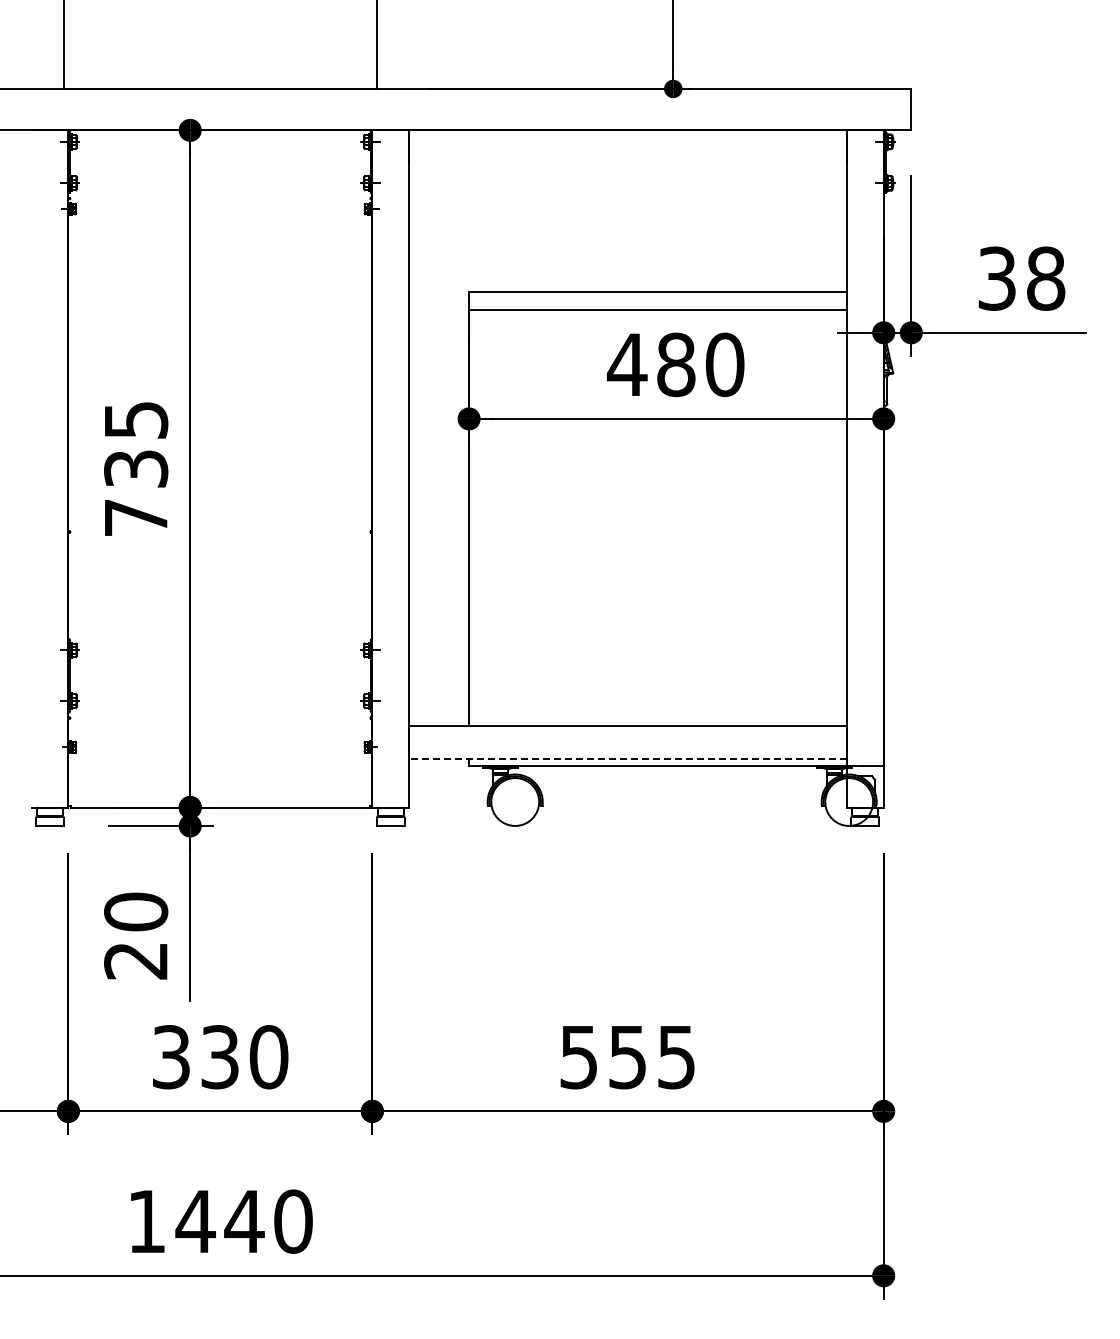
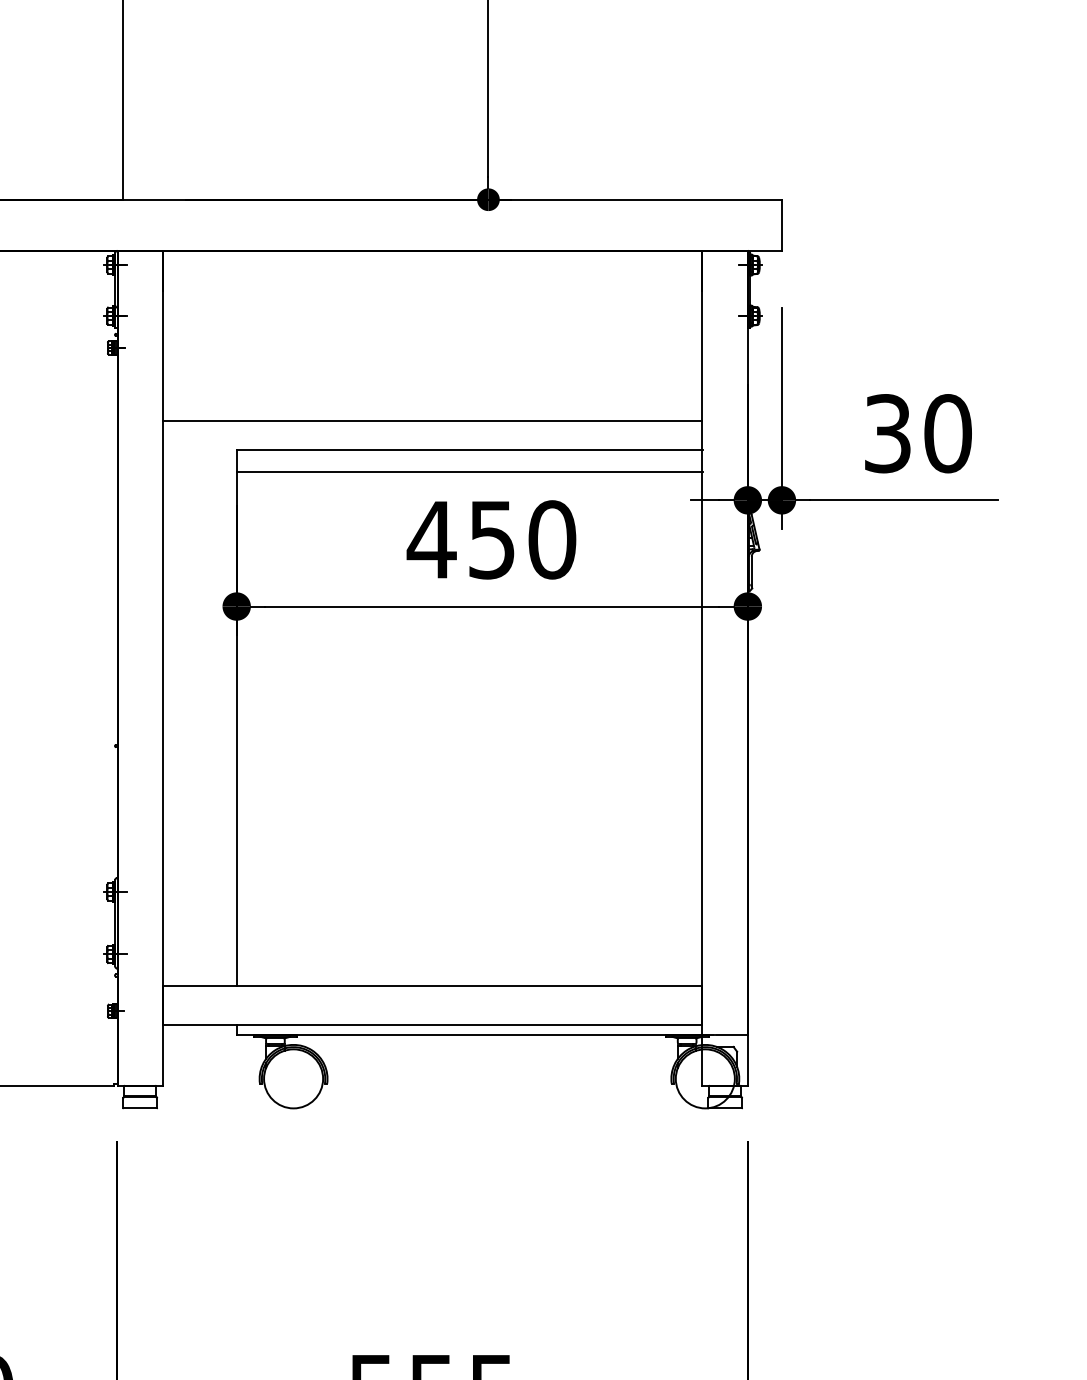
line: (627, 268) -> (432, 421), added
text: (1045, 278) -> (947, 433), 38 -> 30
text: (676, 364) -> (492, 539), 480 -> 450
line: (628, 758) -> (433, 1025), dashed -> solid

